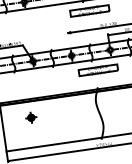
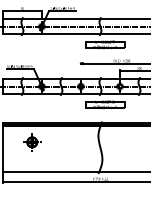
part: (30, 117) -> (31, 141), size x1.6

